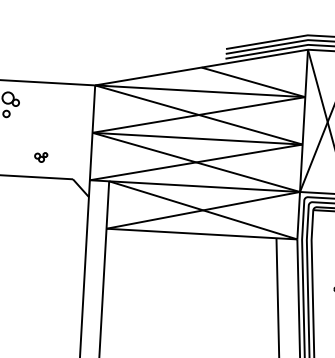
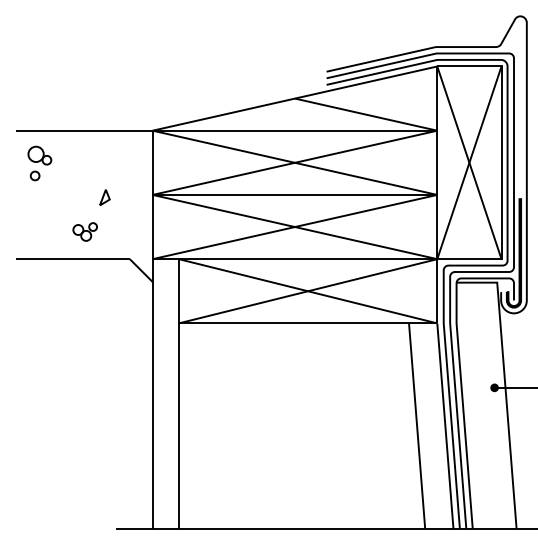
part: (56, 132) -> (104, 197), added
part: (40, 157) -> (84, 231), size x1.43

